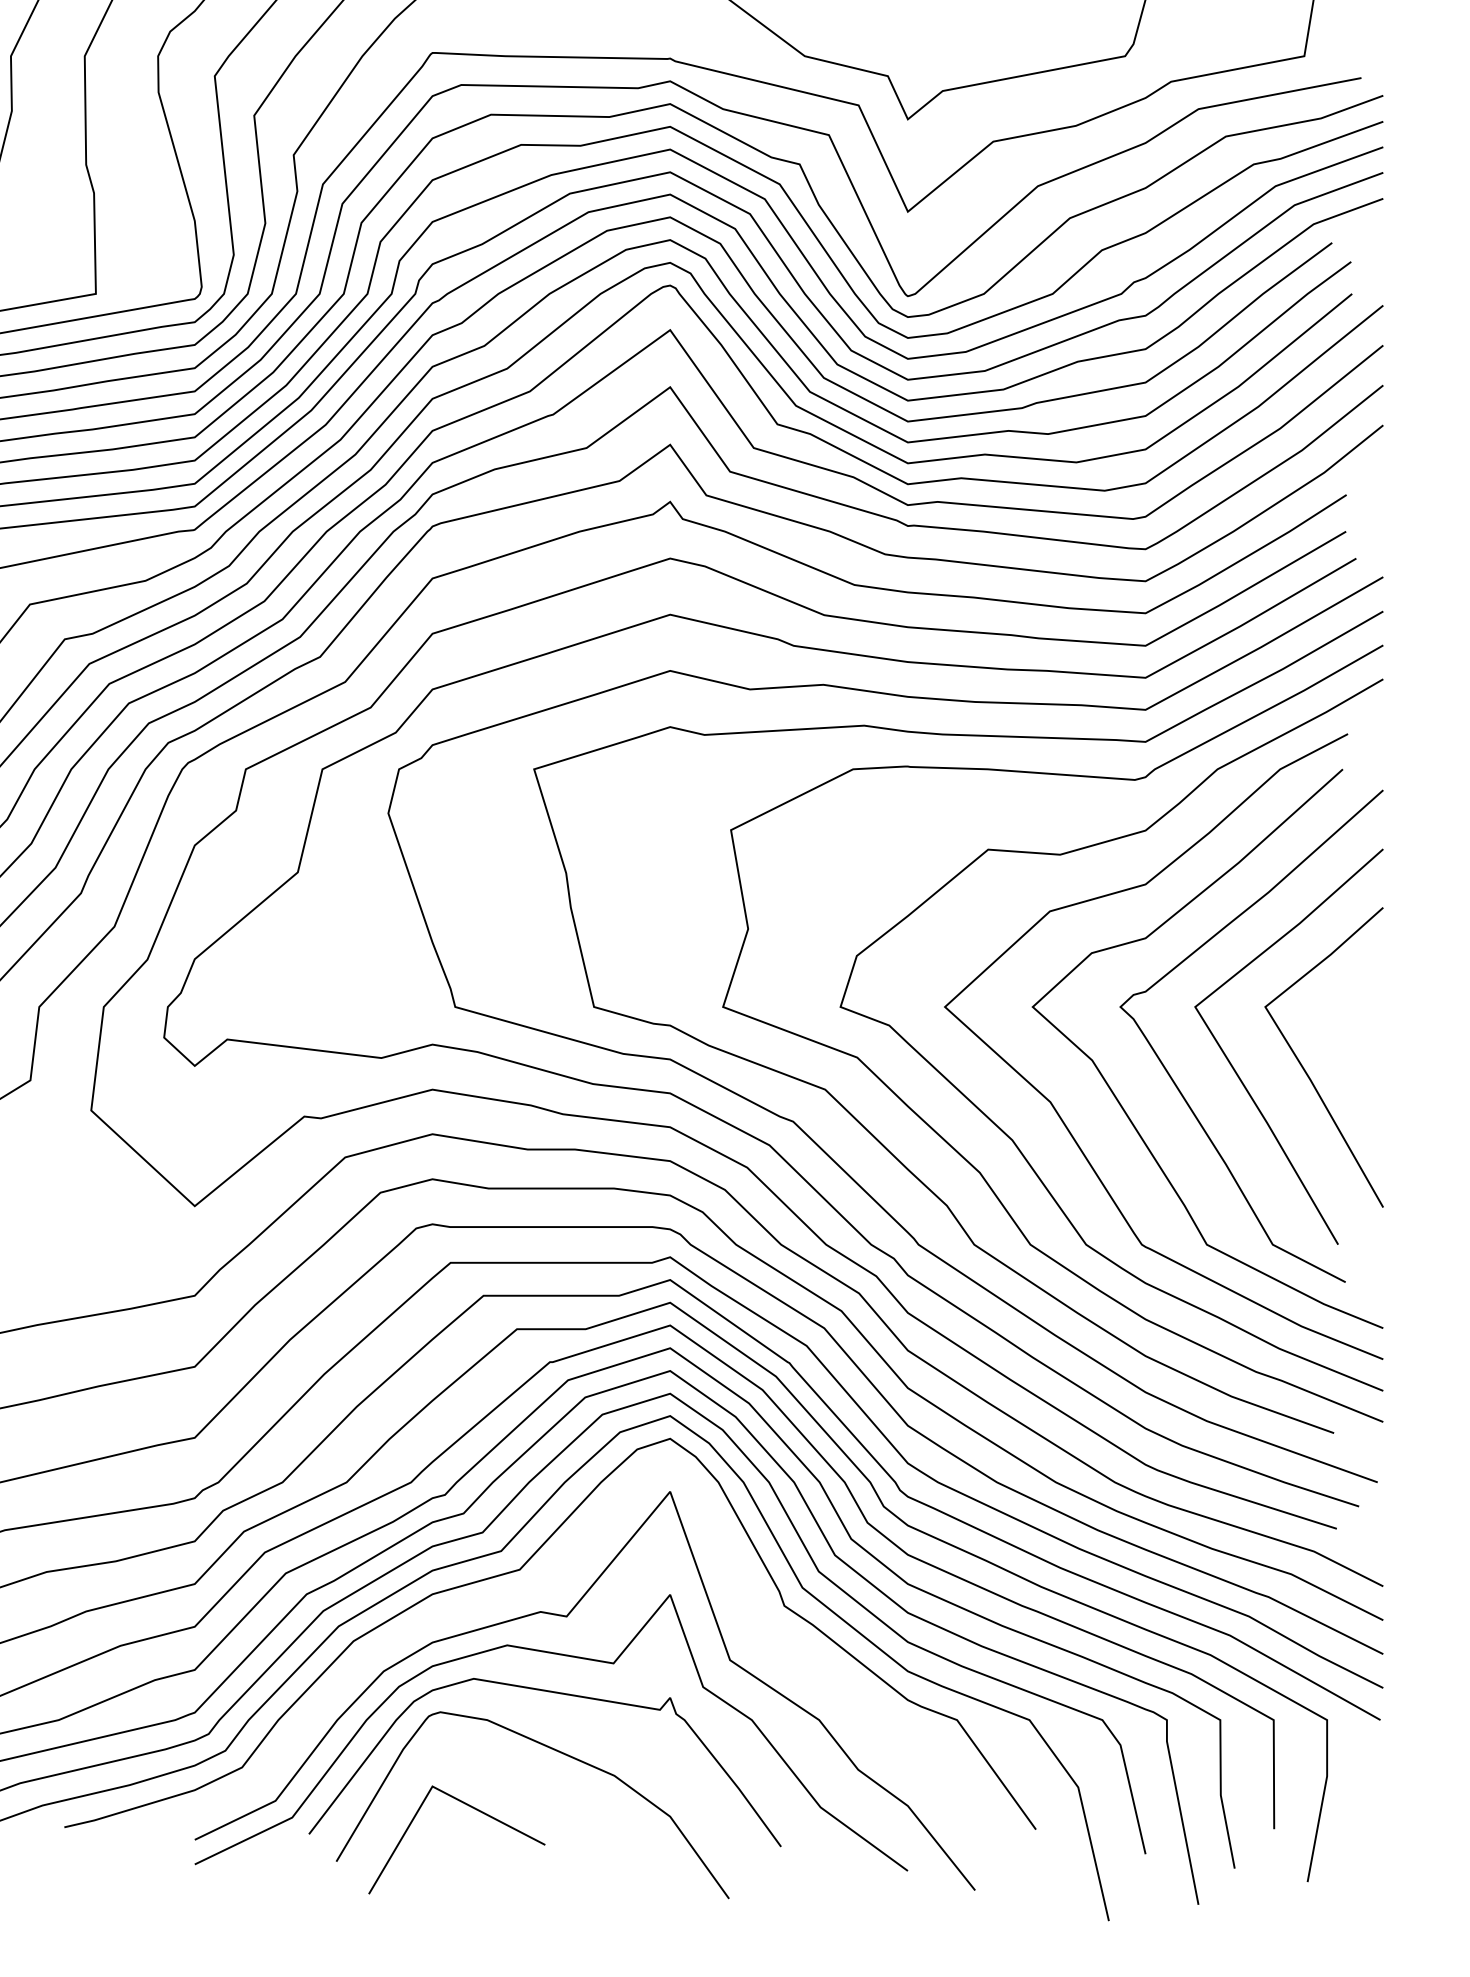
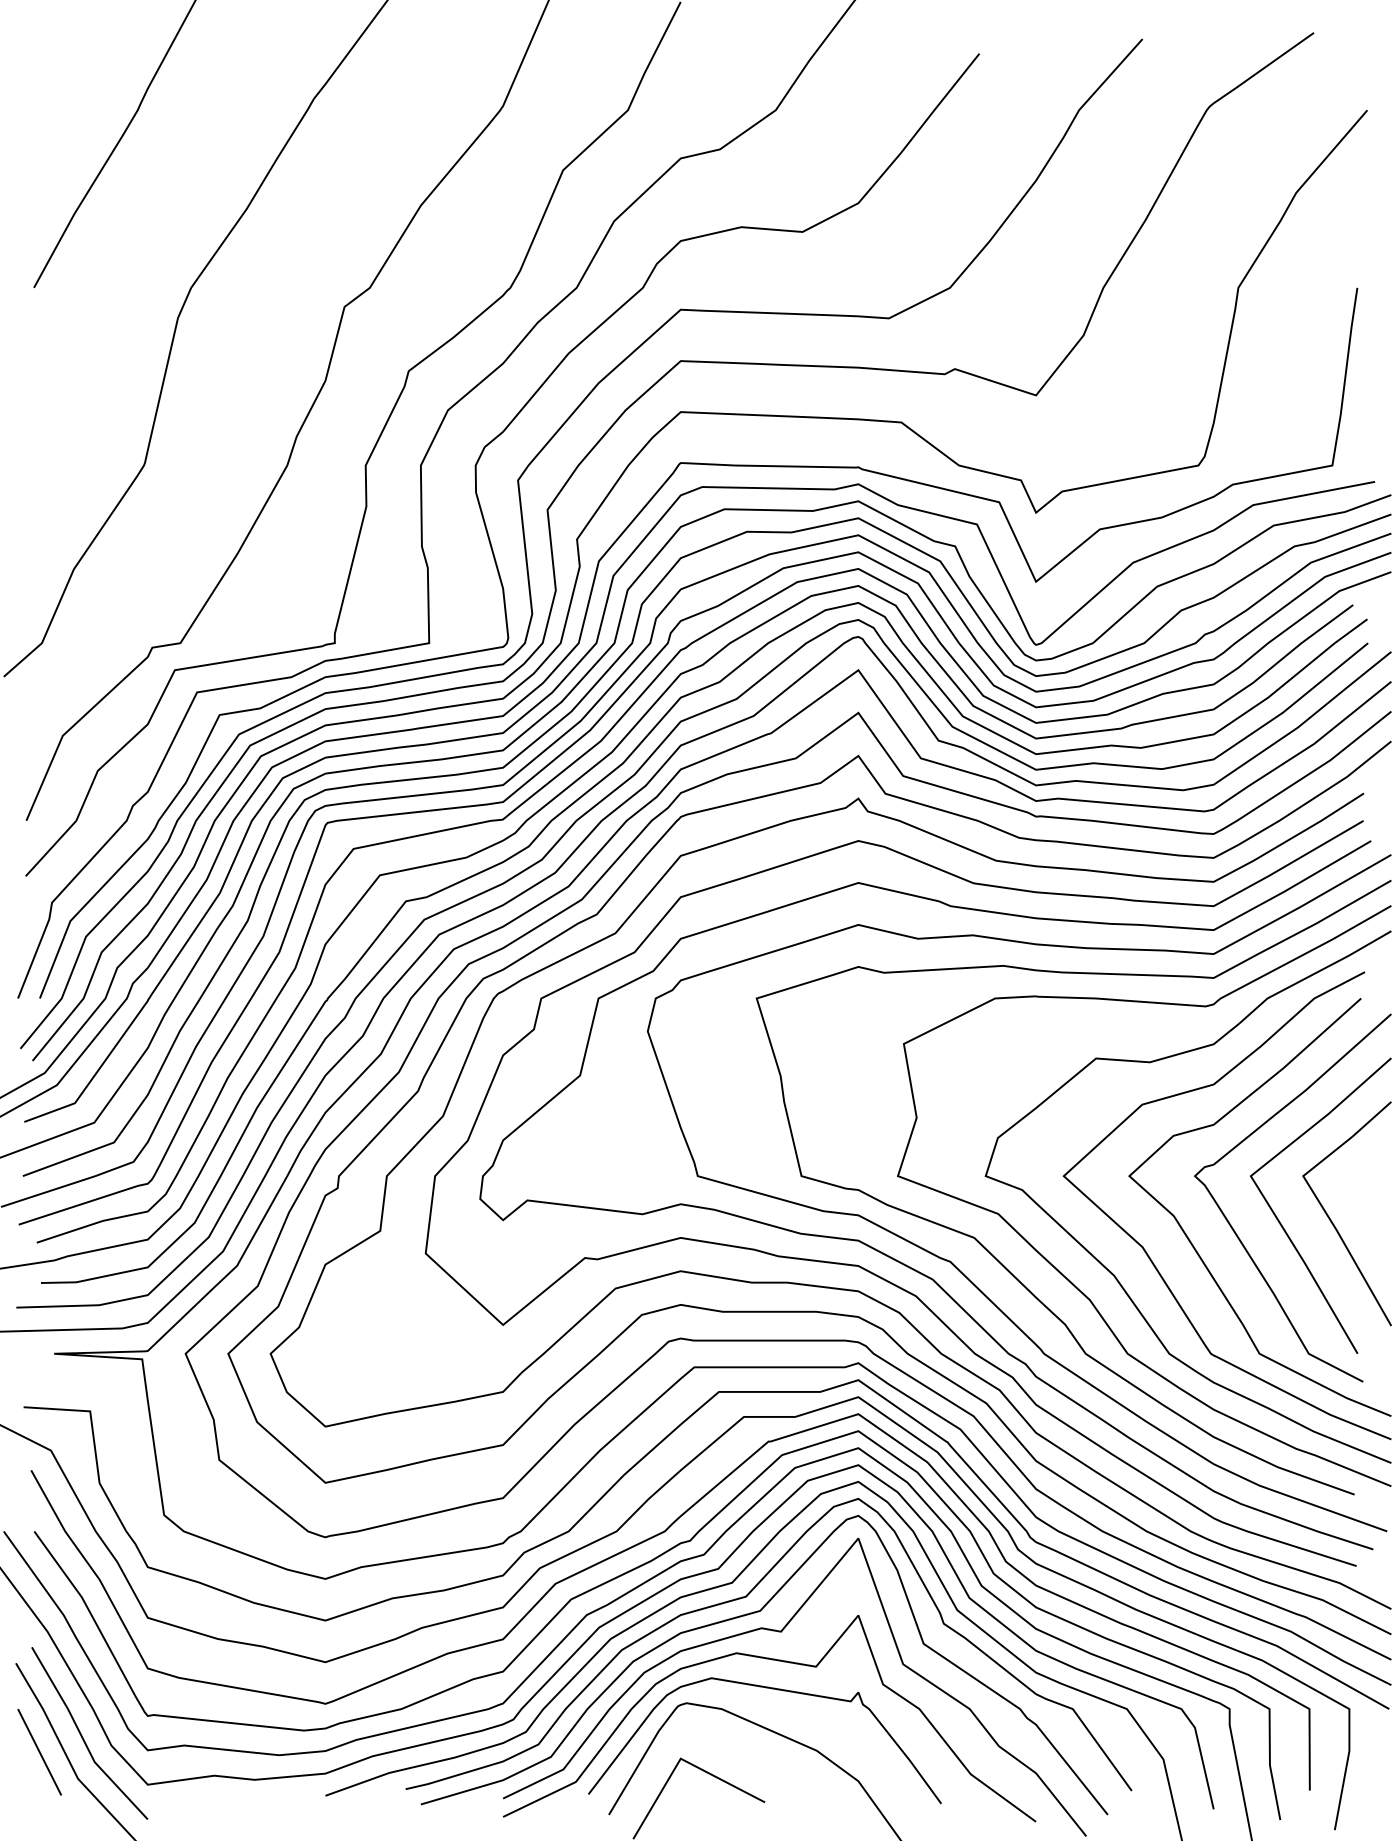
curve: (523, 1594) -> (748, 1615), added

